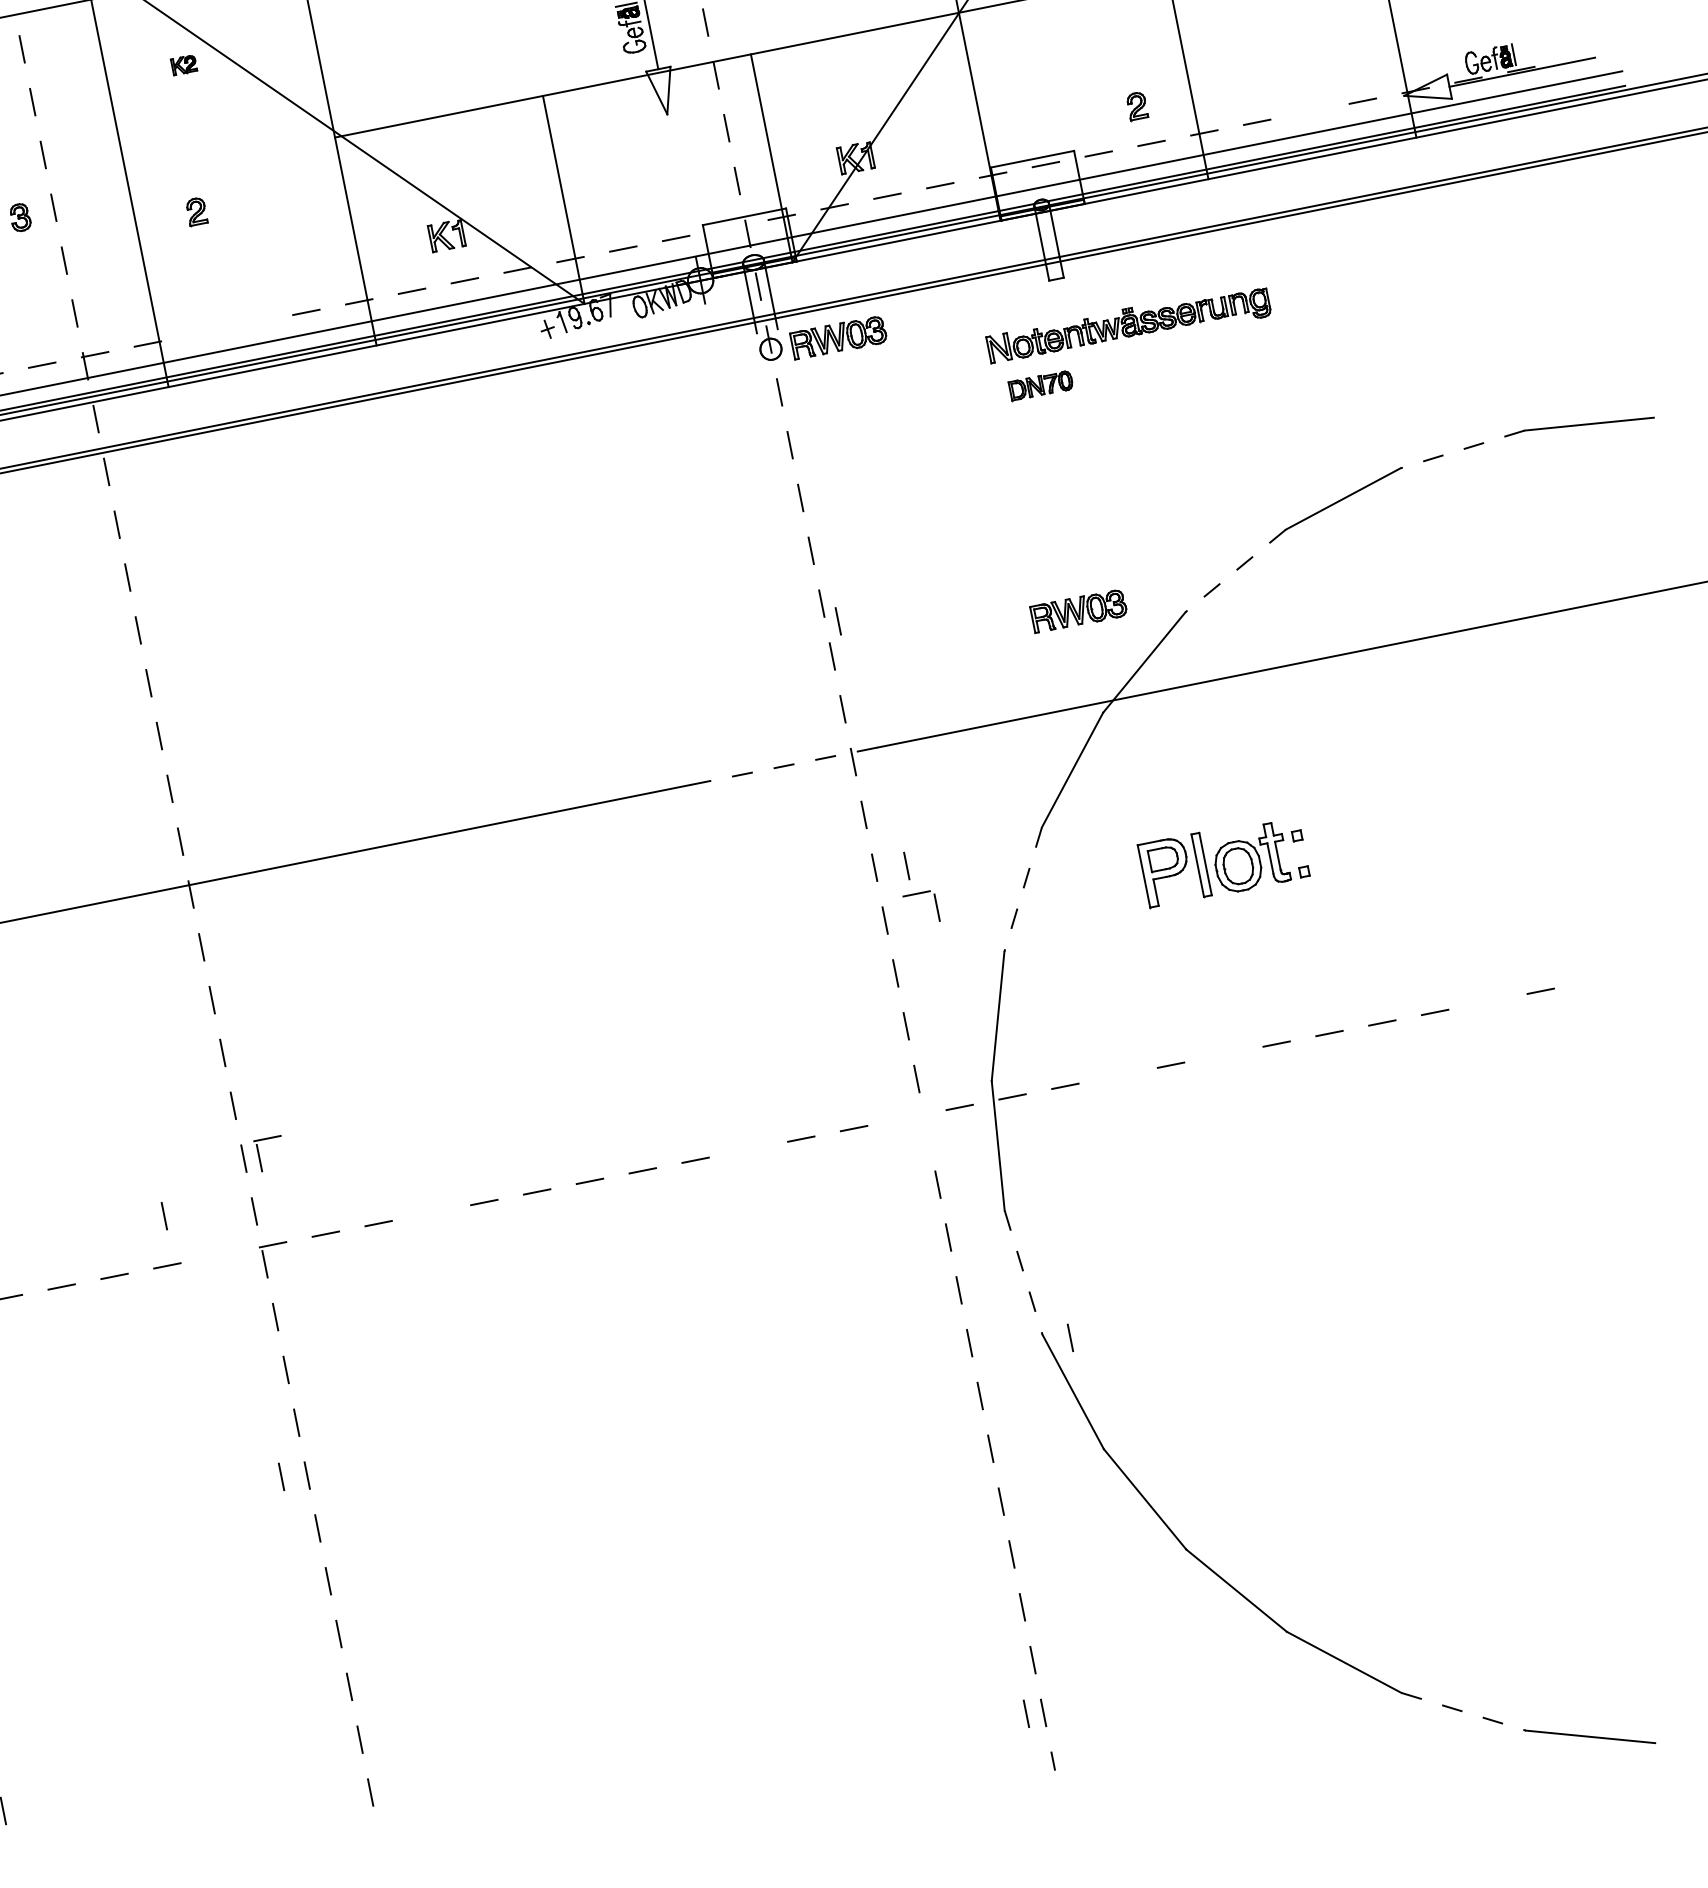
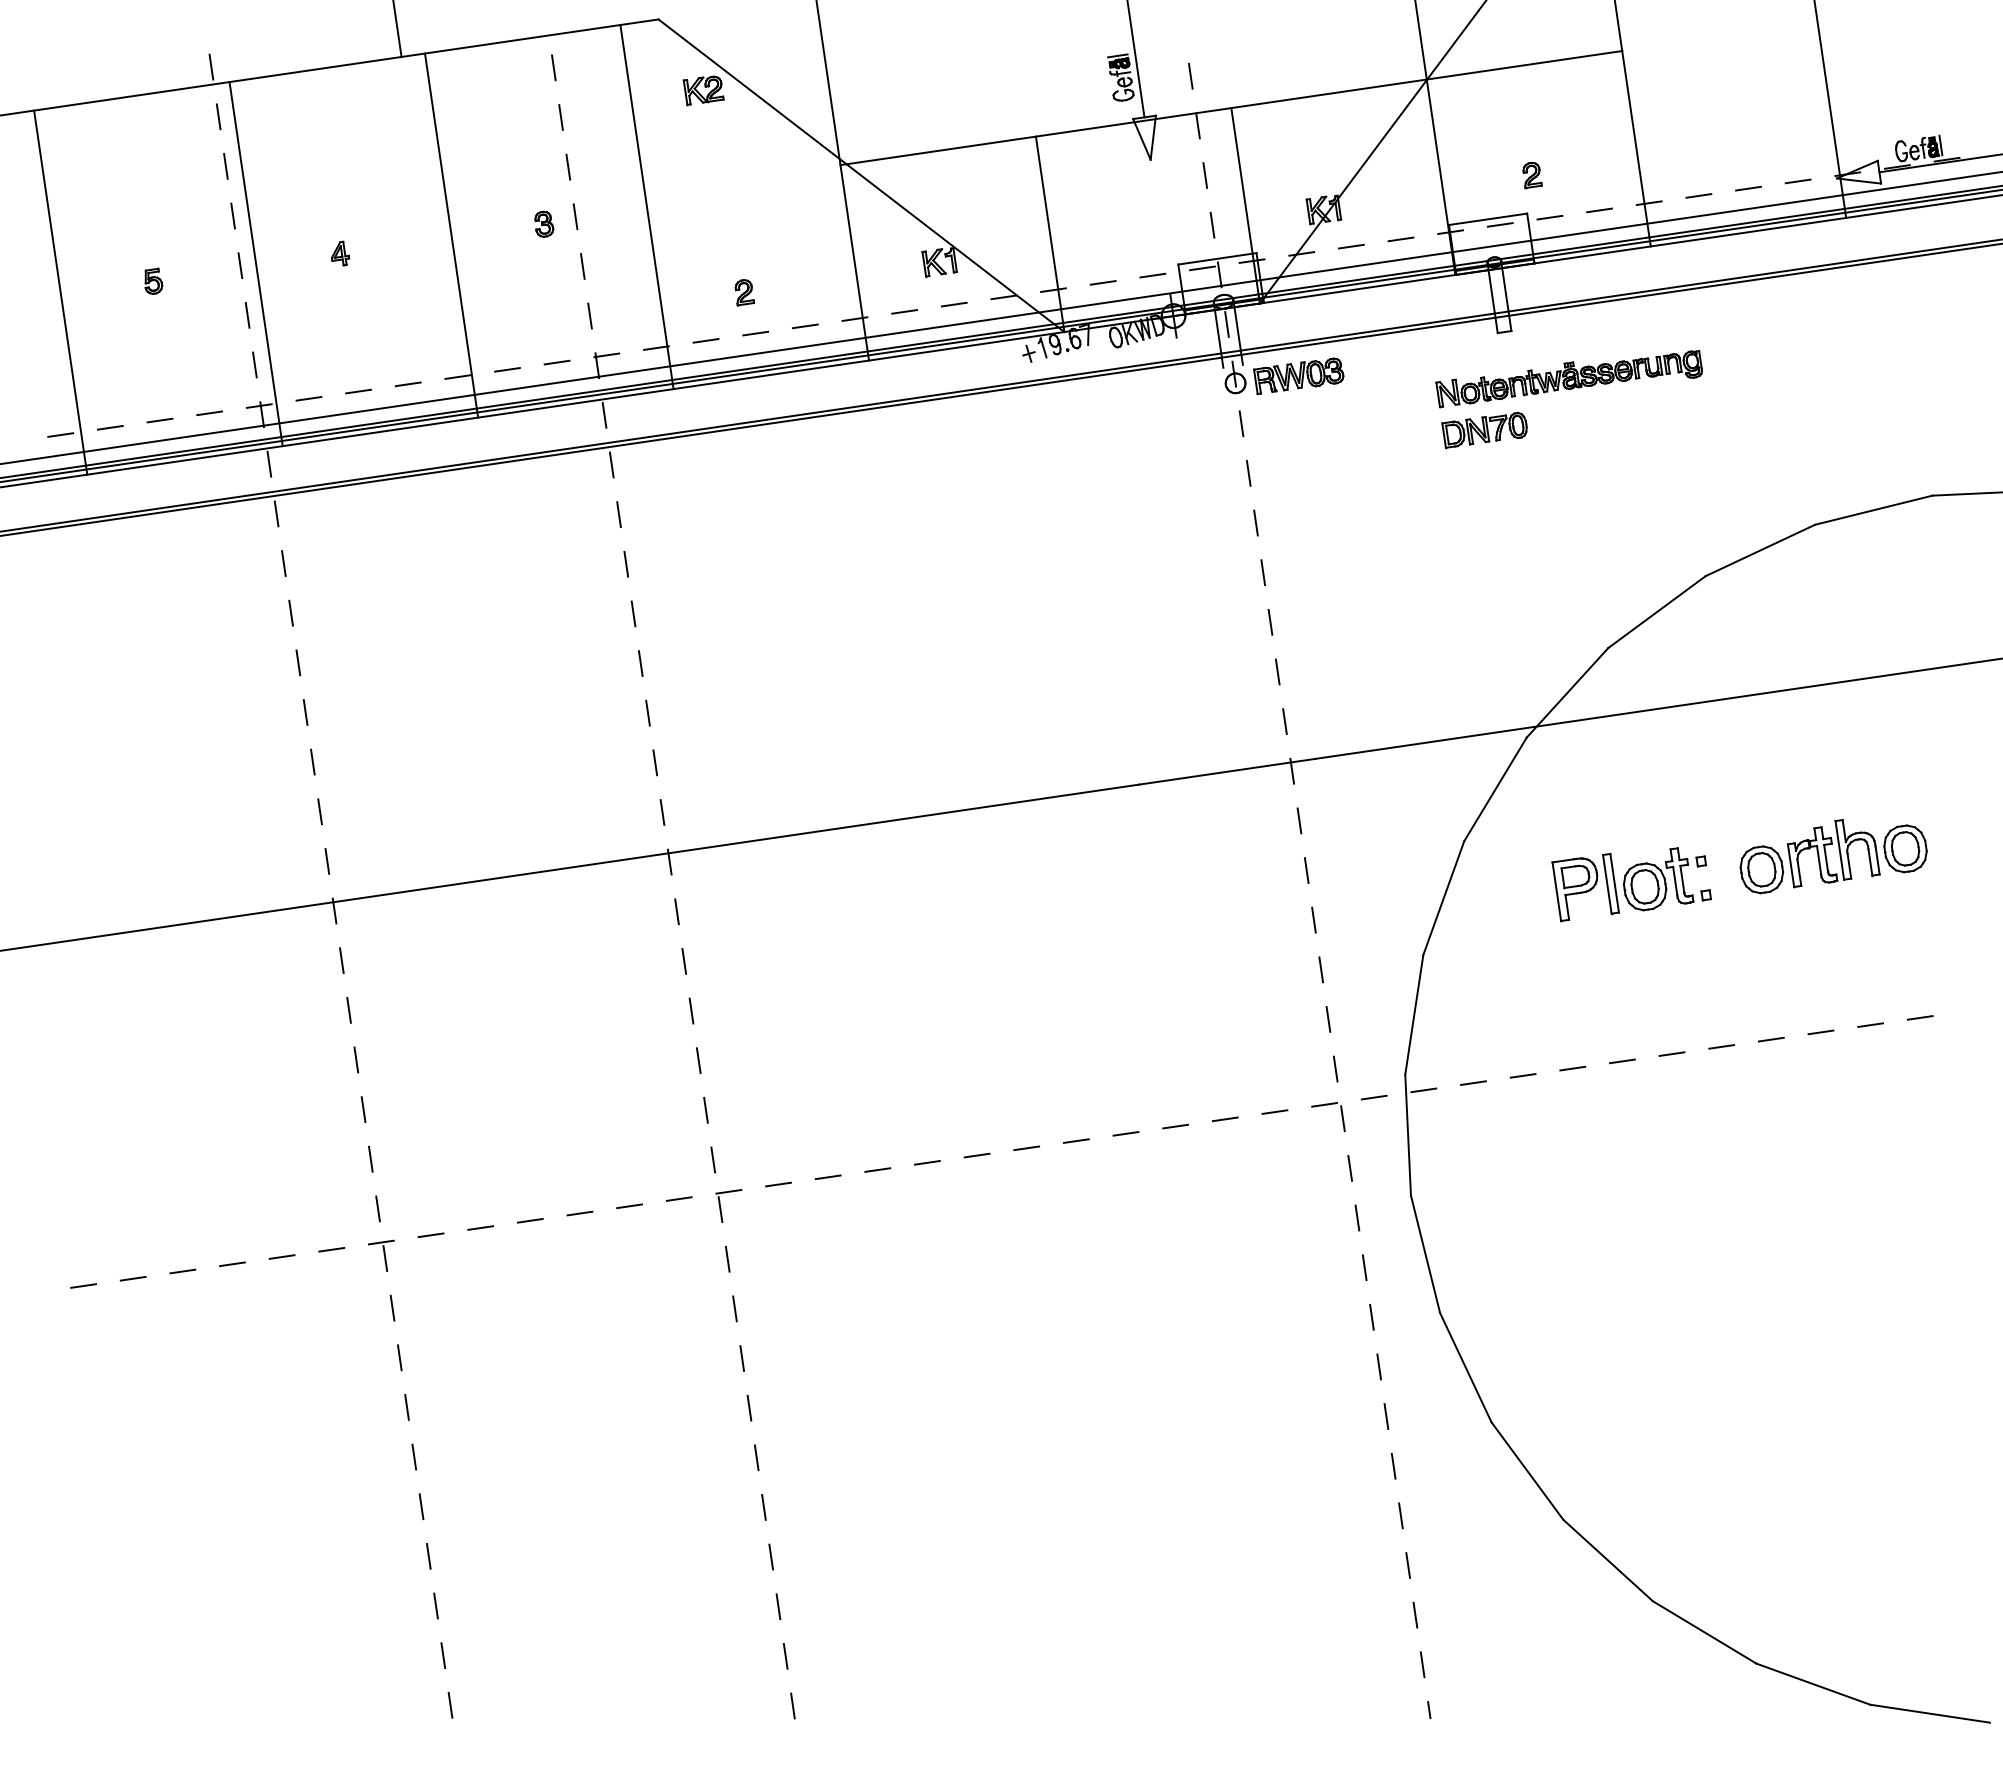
part: (183, 65) -> (703, 90), size x1.67
part: (1137, 106) -> (1532, 175), moved
line: (1310, 111) -> (1748, 188), added
part: (196, 211) -> (744, 292), moved
line: (729, 228) -> (1202, 268), added
line: (253, 322) -> (755, 333), added
line: (200, 333) -> (705, 340), added
part: (1040, 385) -> (1484, 430), size x1.43
line: (1462, 449) -> (1873, 510), dashed -> solid
line: (1235, 571) -> (1656, 612), dashed -> solid
part: (1078, 611) -> (1508, 642), removed
line: (837, 621) -> (1284, 639), removed
line: (784, 766) -> (1227, 771), dashed -> solid
part: (1438, 823) -> (1833, 856), added
line: (906, 866) -> (1336, 870), removed
line: (1022, 890) -> (1443, 898), dashed -> solid
part: (920, 894) -> (1328, 1105), moved
line: (1487, 1001) -> (1870, 1024), added
line: (1222, 1054) -> (1621, 1061), added
line: (1117, 1075) -> (1522, 1075), added
line: (748, 1149) -> (1175, 1126), added
part: (260, 1155) -> (721, 1108), removed
line: (431, 1212) -> (877, 1169), added
line: (163, 1215) -> (628, 1159), removed
line: (219, 1254) -> (678, 1198), added
line: (1023, 1272) -> (1425, 1254), dashed -> solid
line: (1070, 1338) -> (1465, 1317), removed
line: (281, 1476) -> (725, 1407), removed
line: (1463, 1712) -> (1813, 1684), dashed -> solid
line: (1026, 1713) -> (1406, 1664), removed

